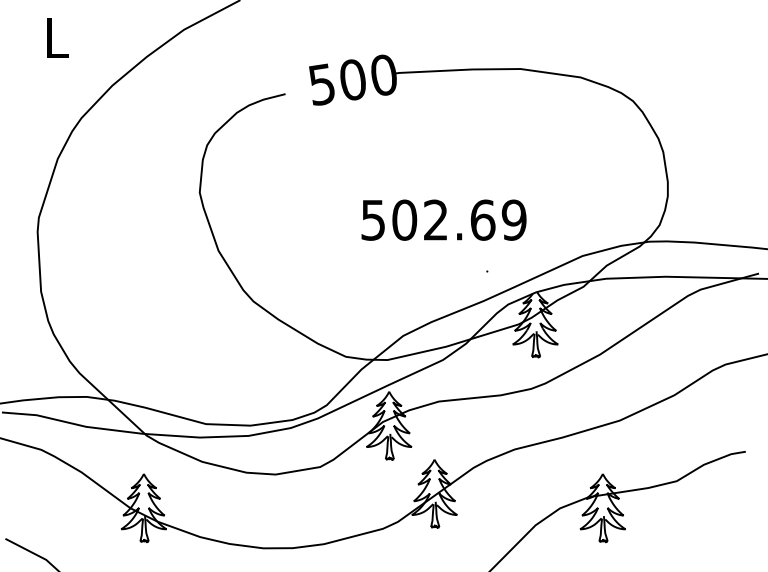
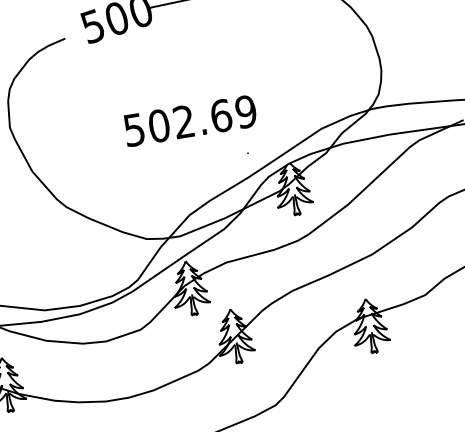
text: (443, 219) -> (189, 120), moved

